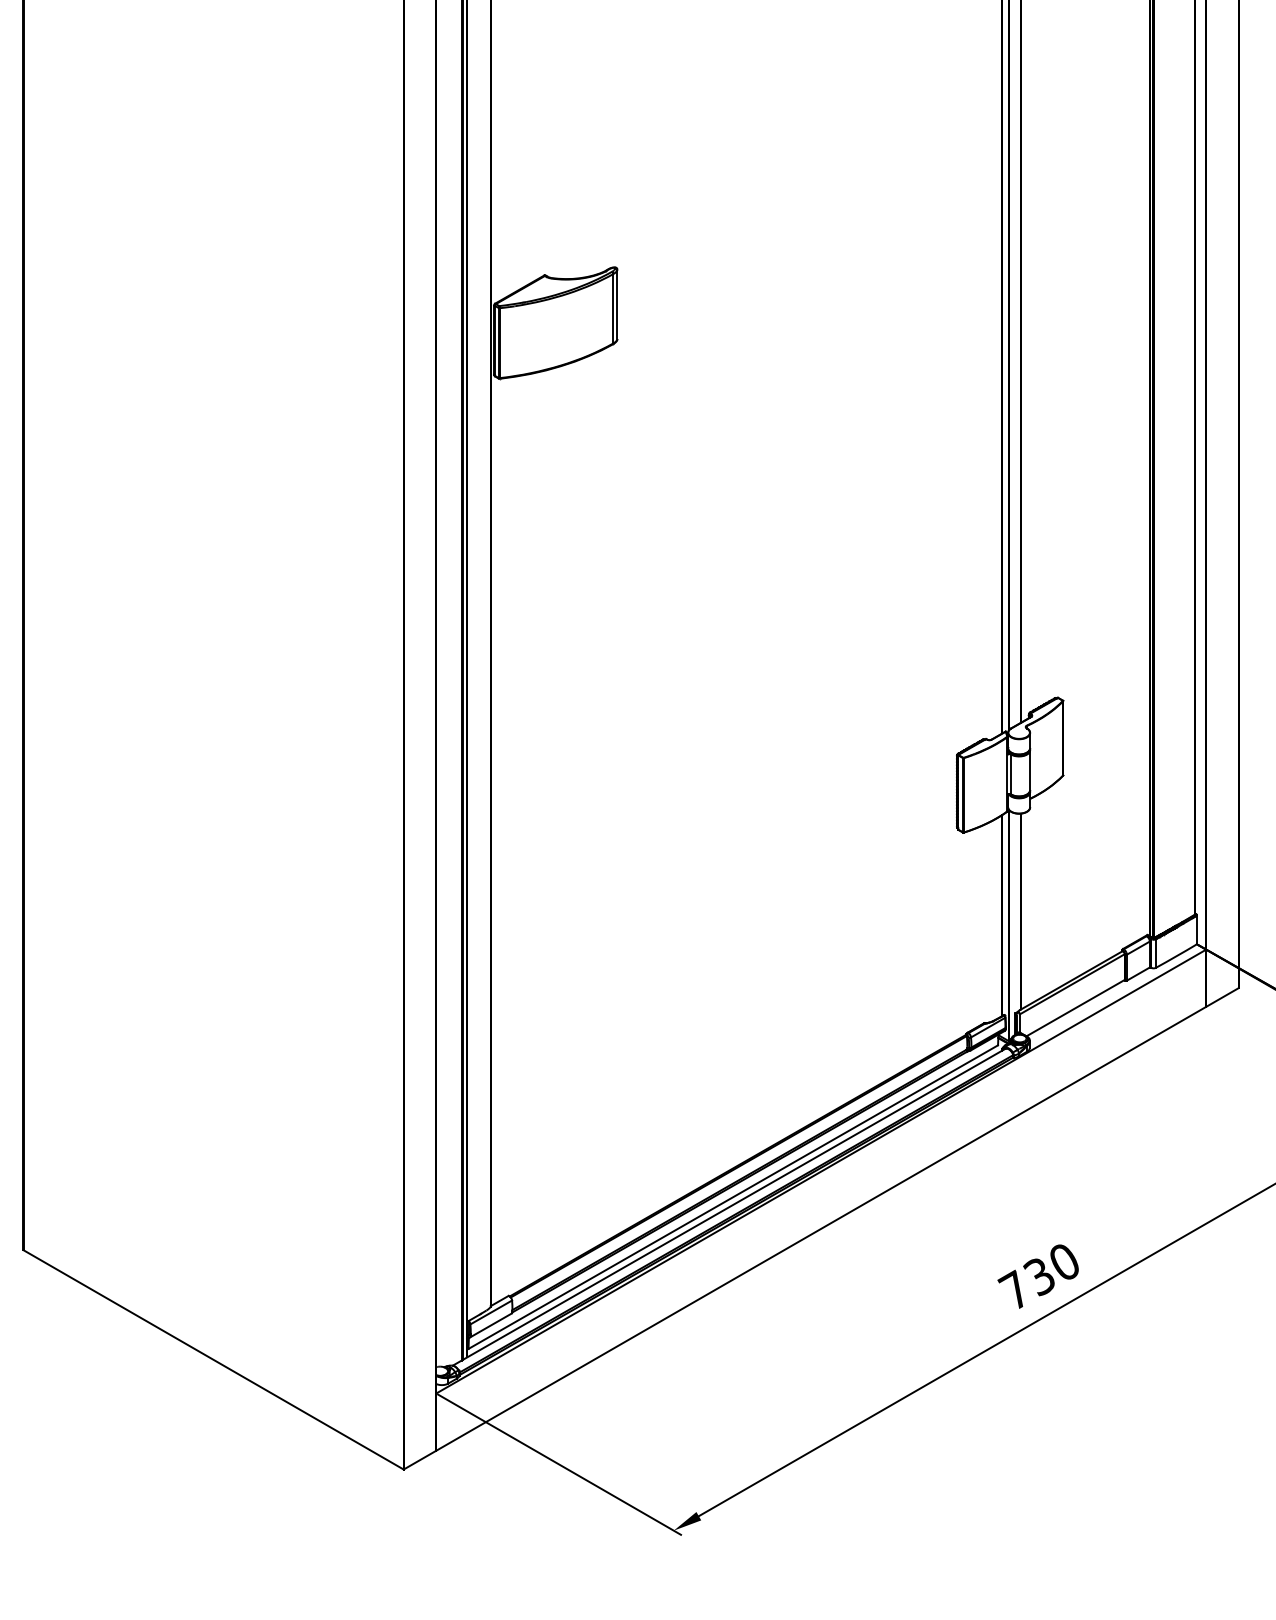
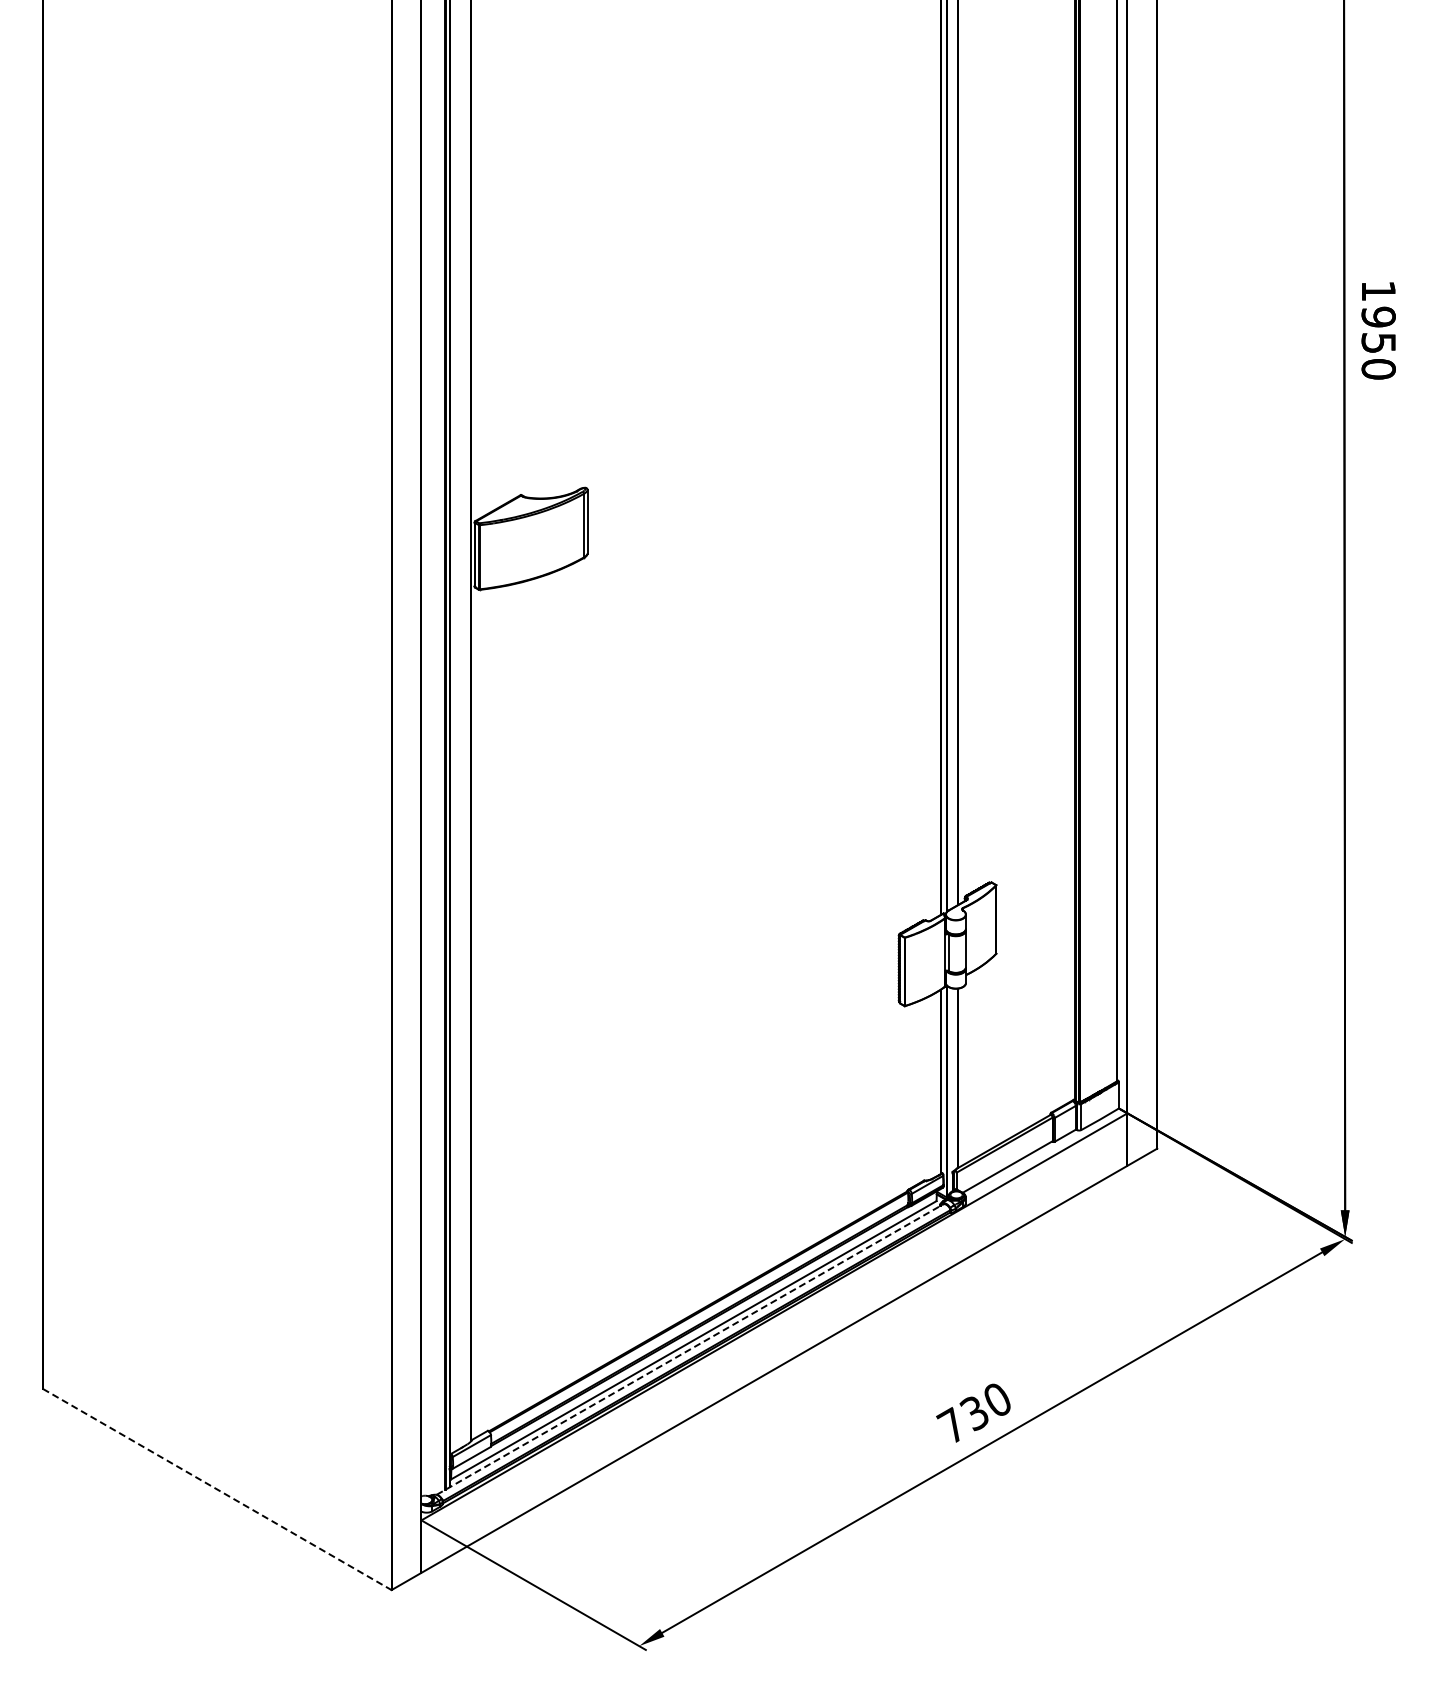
line: (729, 1207) -> (690, 1349), solid -> dashed
line: (213, 1359) -> (217, 1489), solid -> dashed

